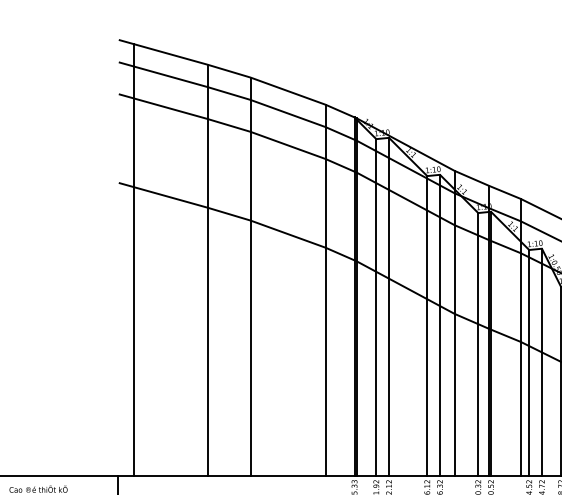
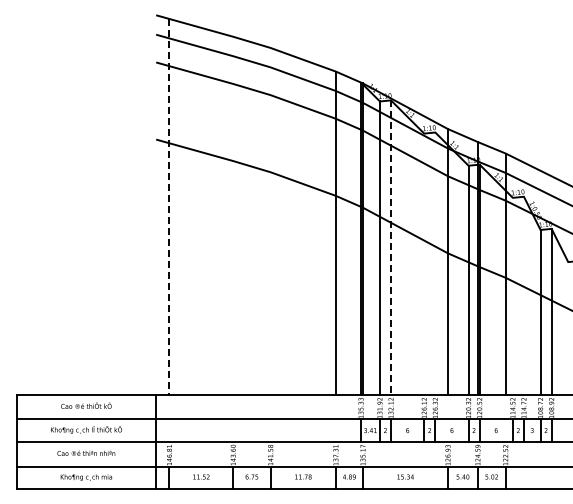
line: (134, 259) -> (169, 206), solid -> dashed
line: (207, 270) -> (233, 215), removed
line: (250, 276) -> (270, 220), removed
line: (389, 307) -> (391, 247), solid -> dashed
line: (427, 325) -> (424, 263), removed
line: (440, 325) -> (435, 263), removed
line: (528, 362) -> (512, 295), removed
line: (541, 362) -> (523, 295), removed

